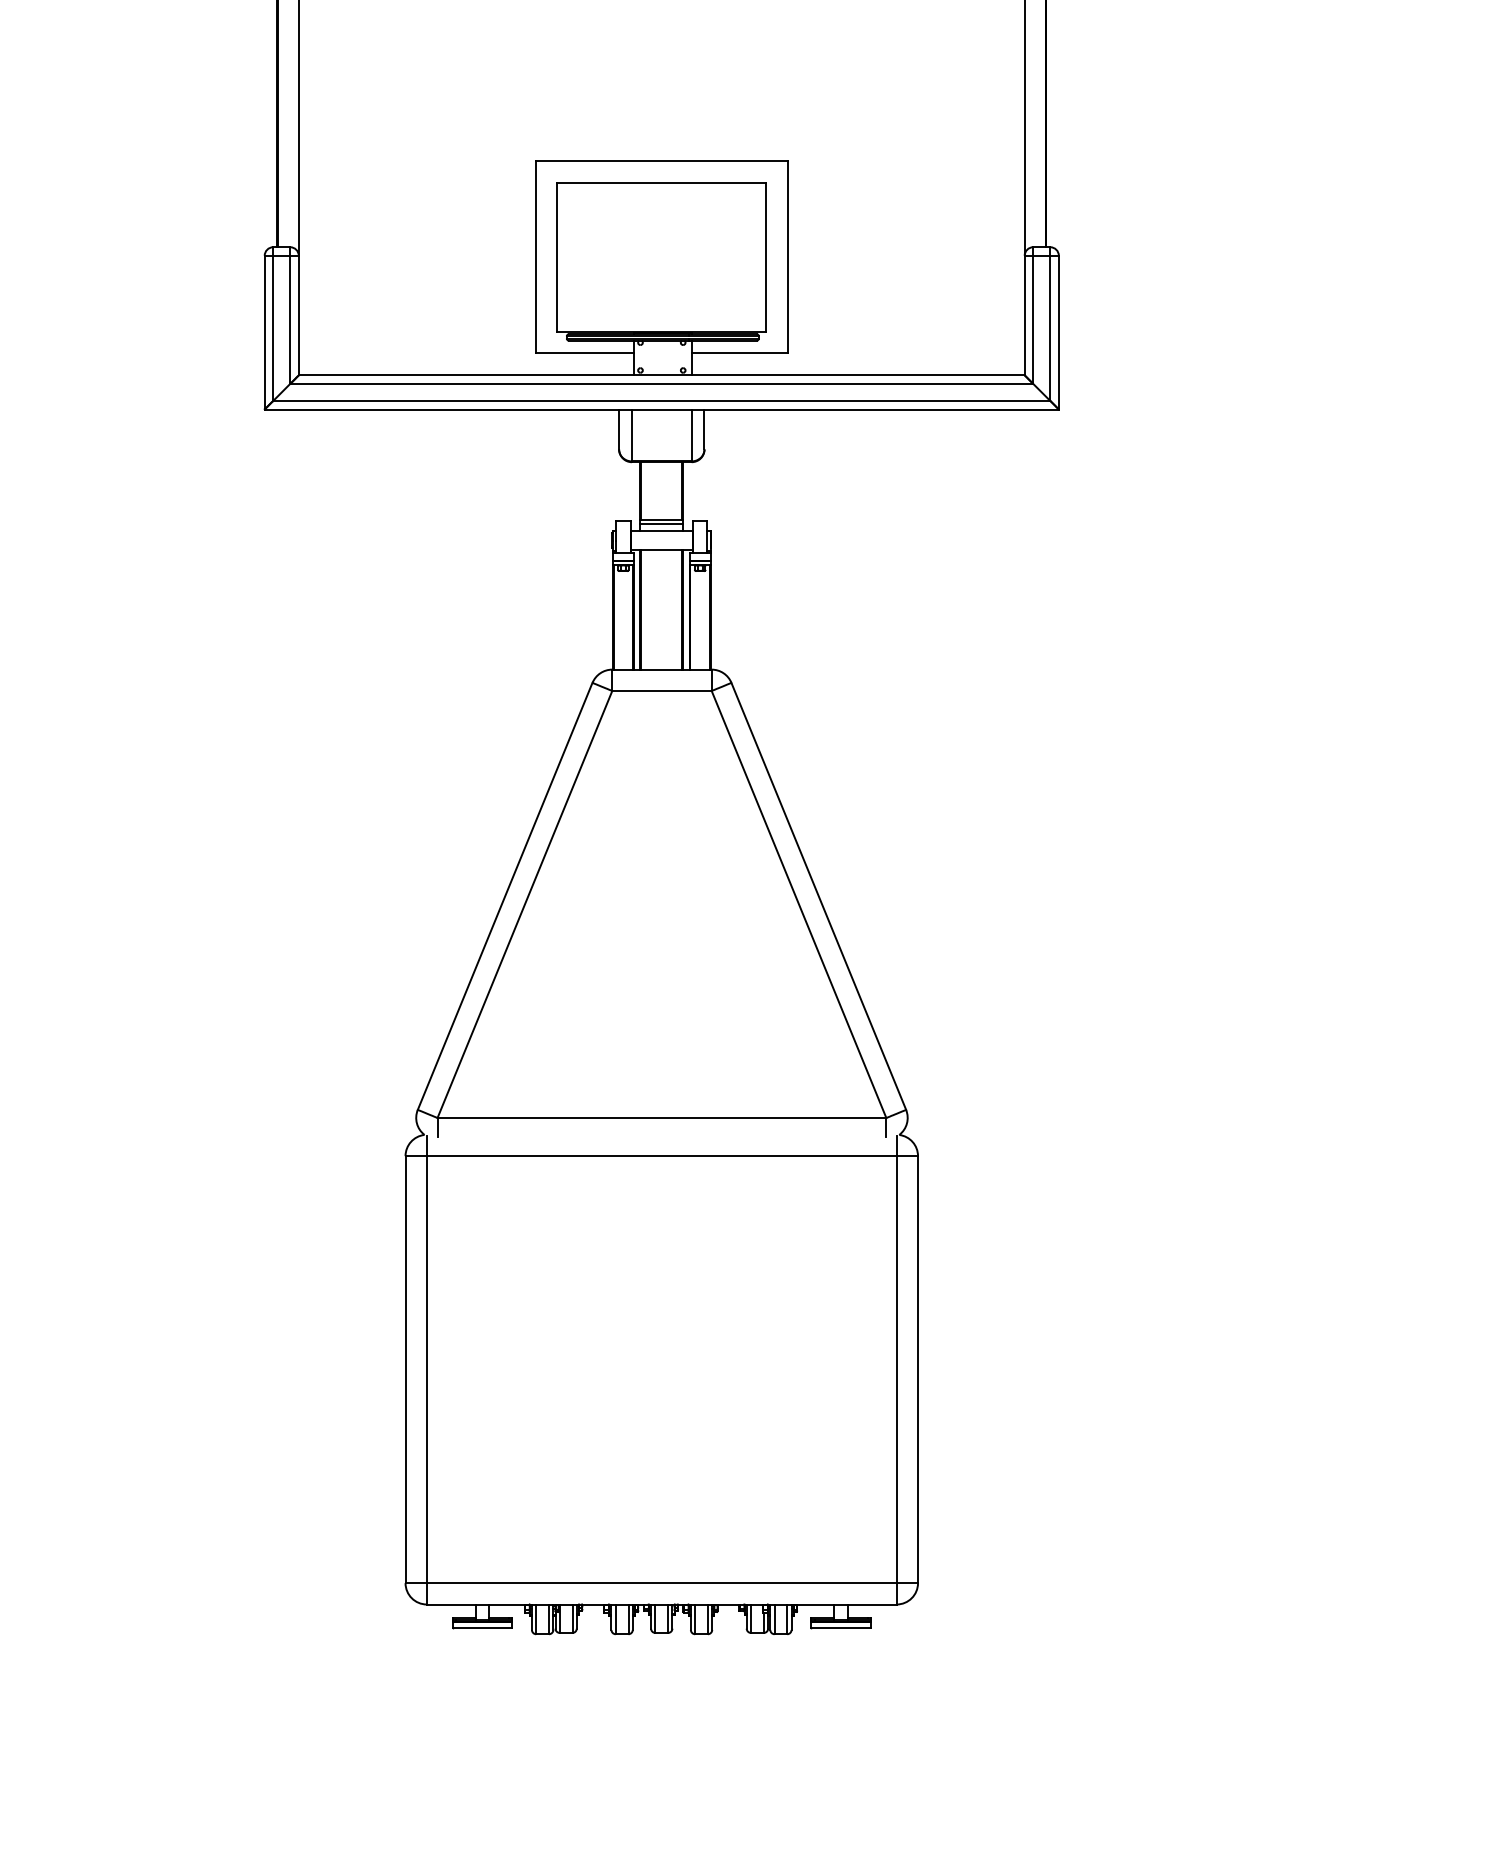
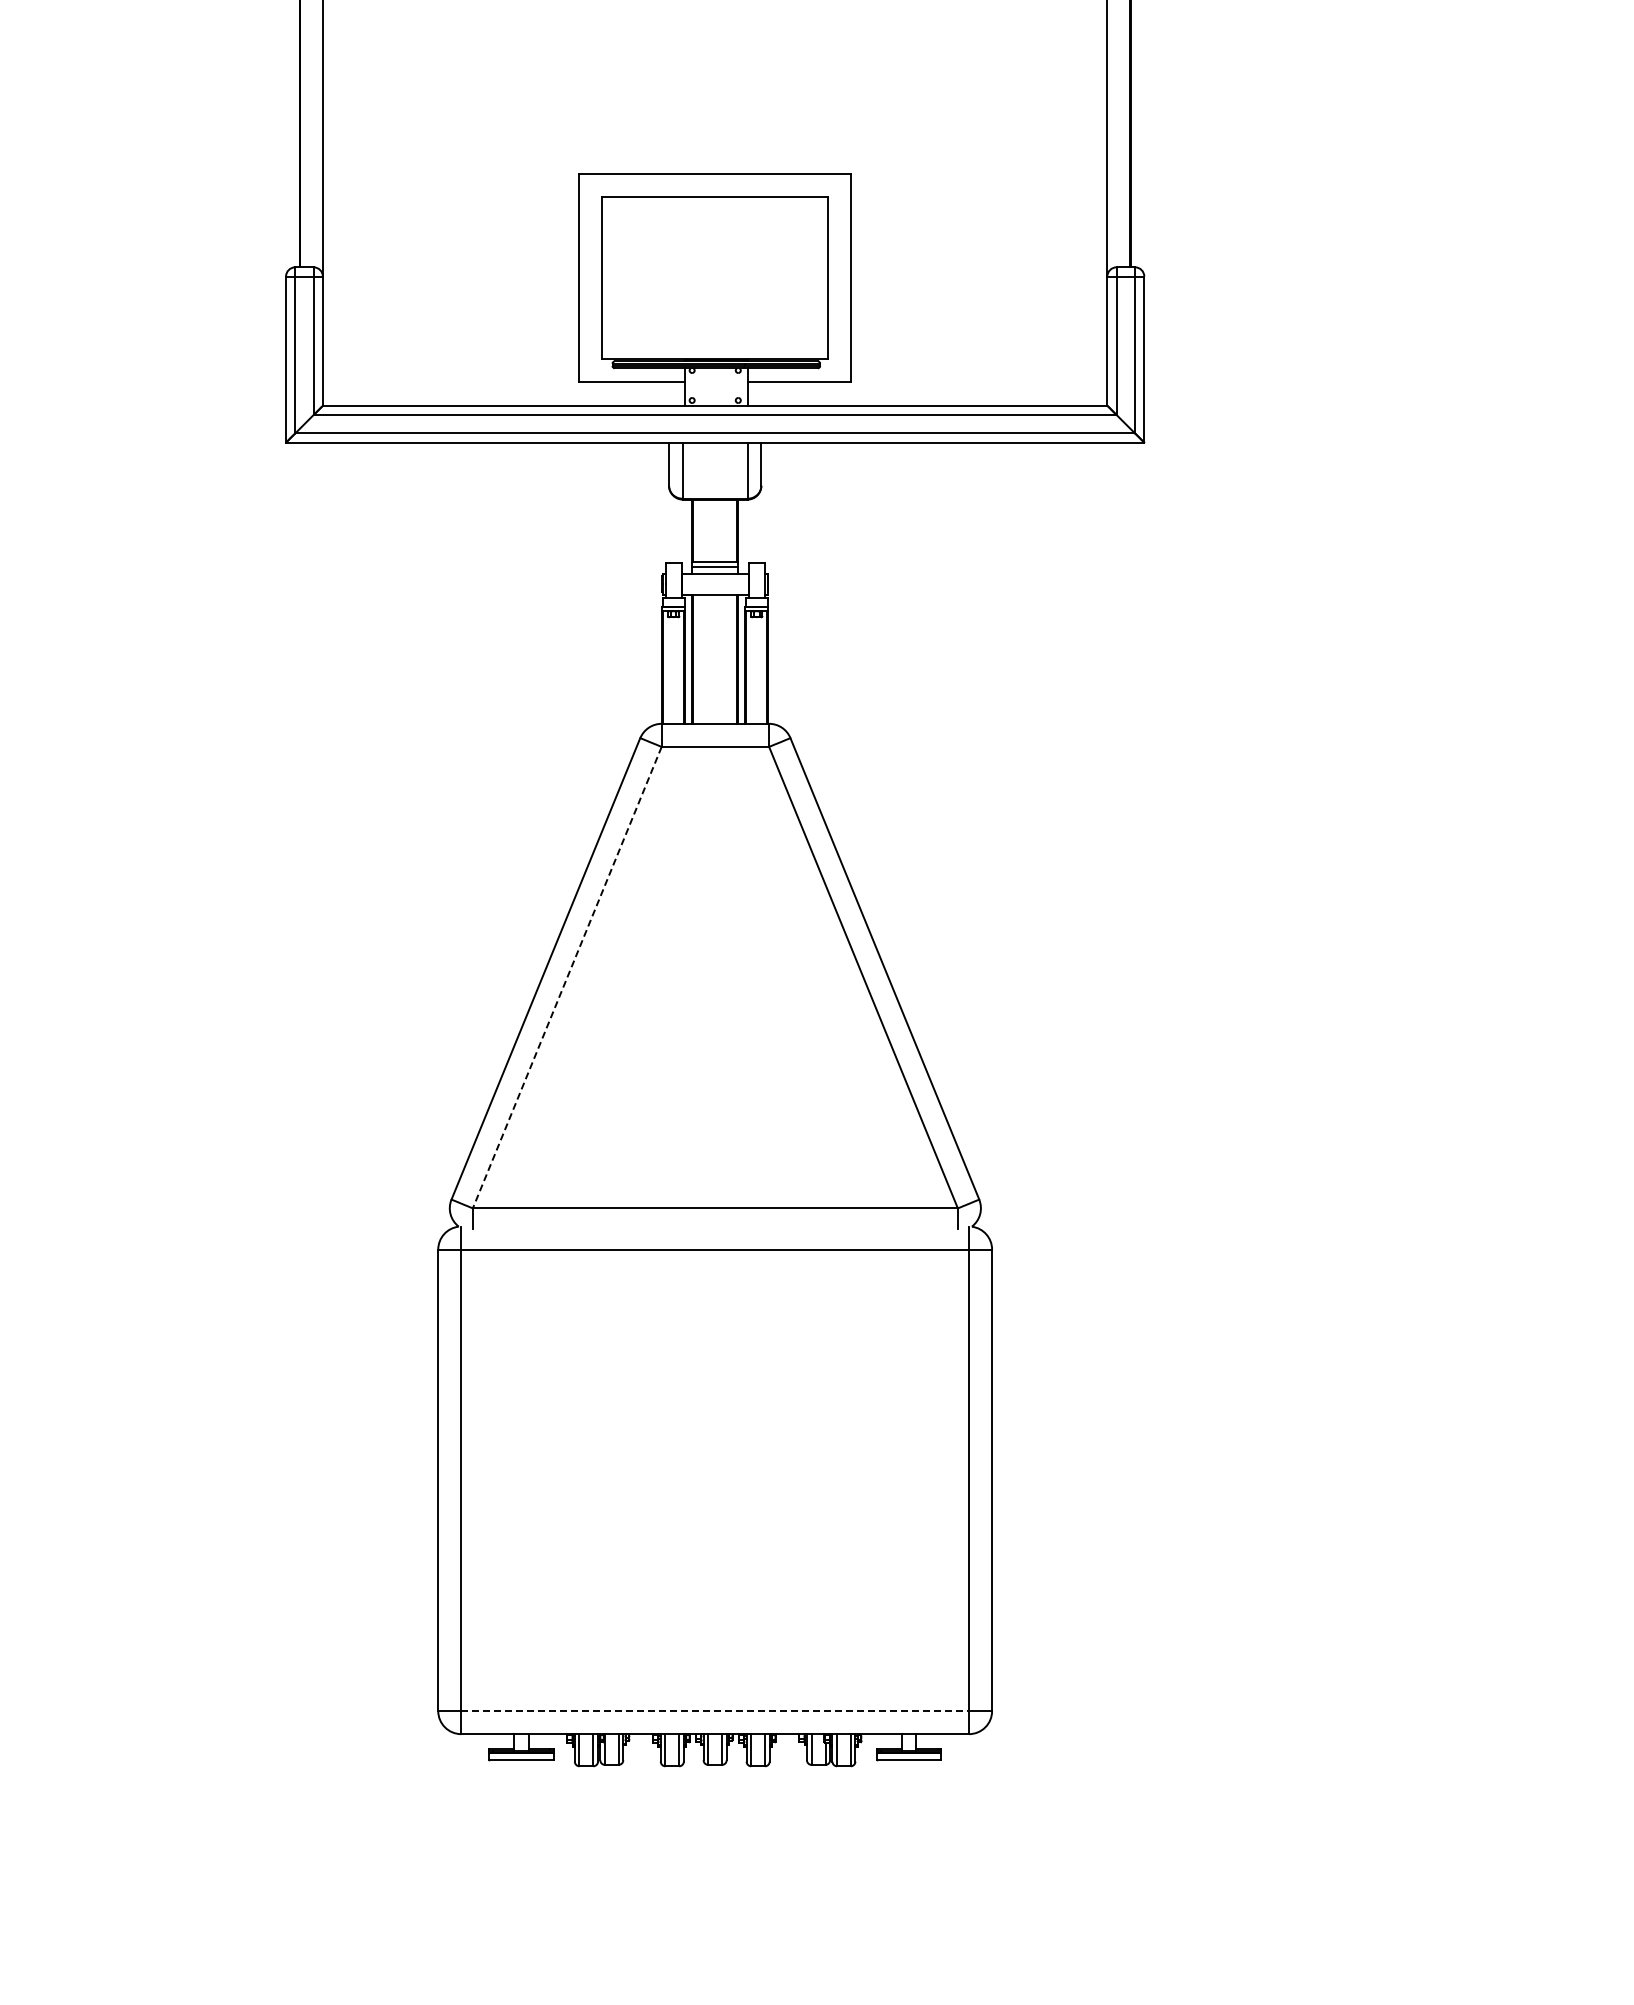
line: (525, 905) -> (567, 978), solid -> dashed
line: (662, 1583) -> (715, 1711), solid -> dashed

